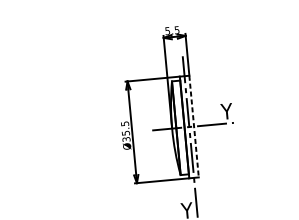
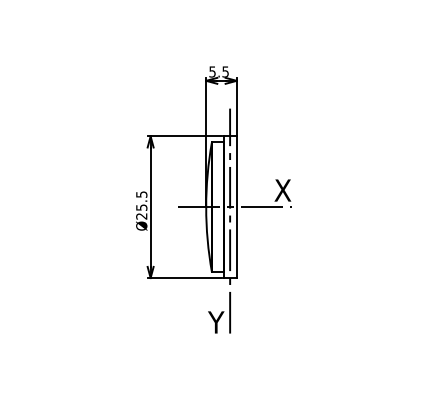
text: (226, 111) -> (283, 190), Y -> X
line: (193, 126) -> (236, 207), dashed -> solid
text: (126, 139) -> (141, 216), Ø35.5 -> Ø25.5

